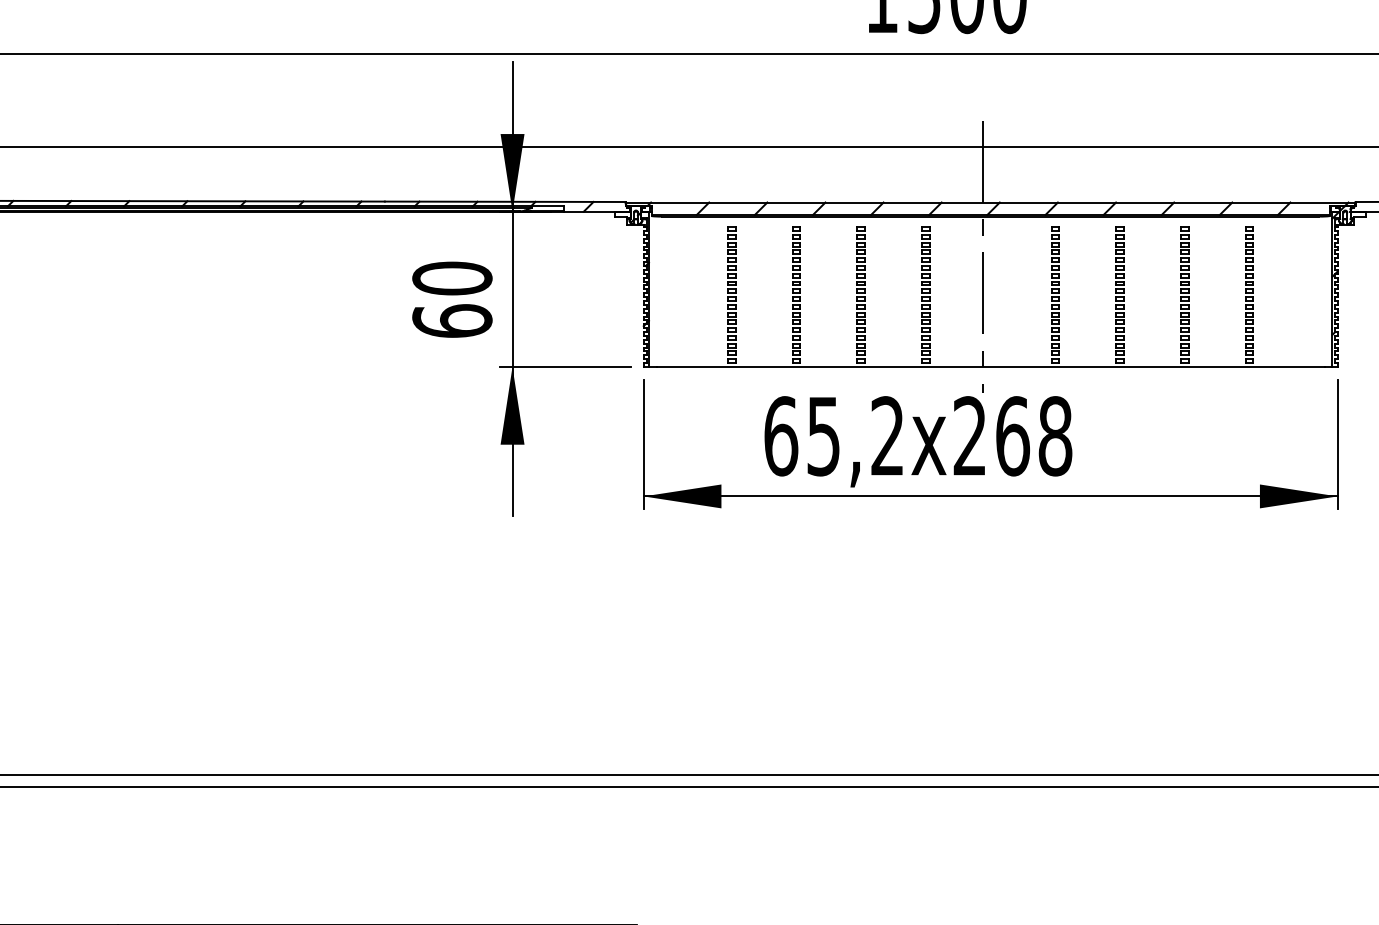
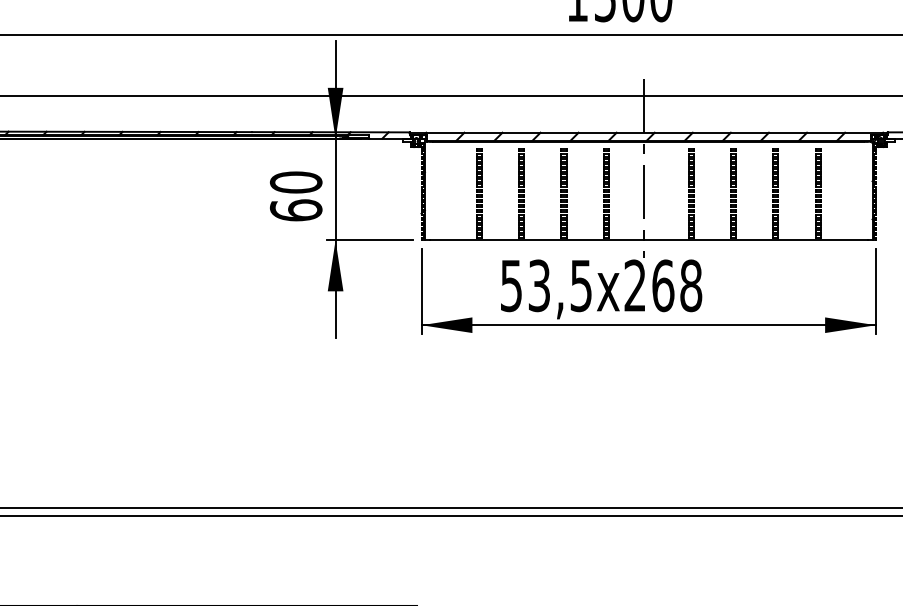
text: (833, 435) -> (545, 285), 65,2x268 -> 53,5x268

